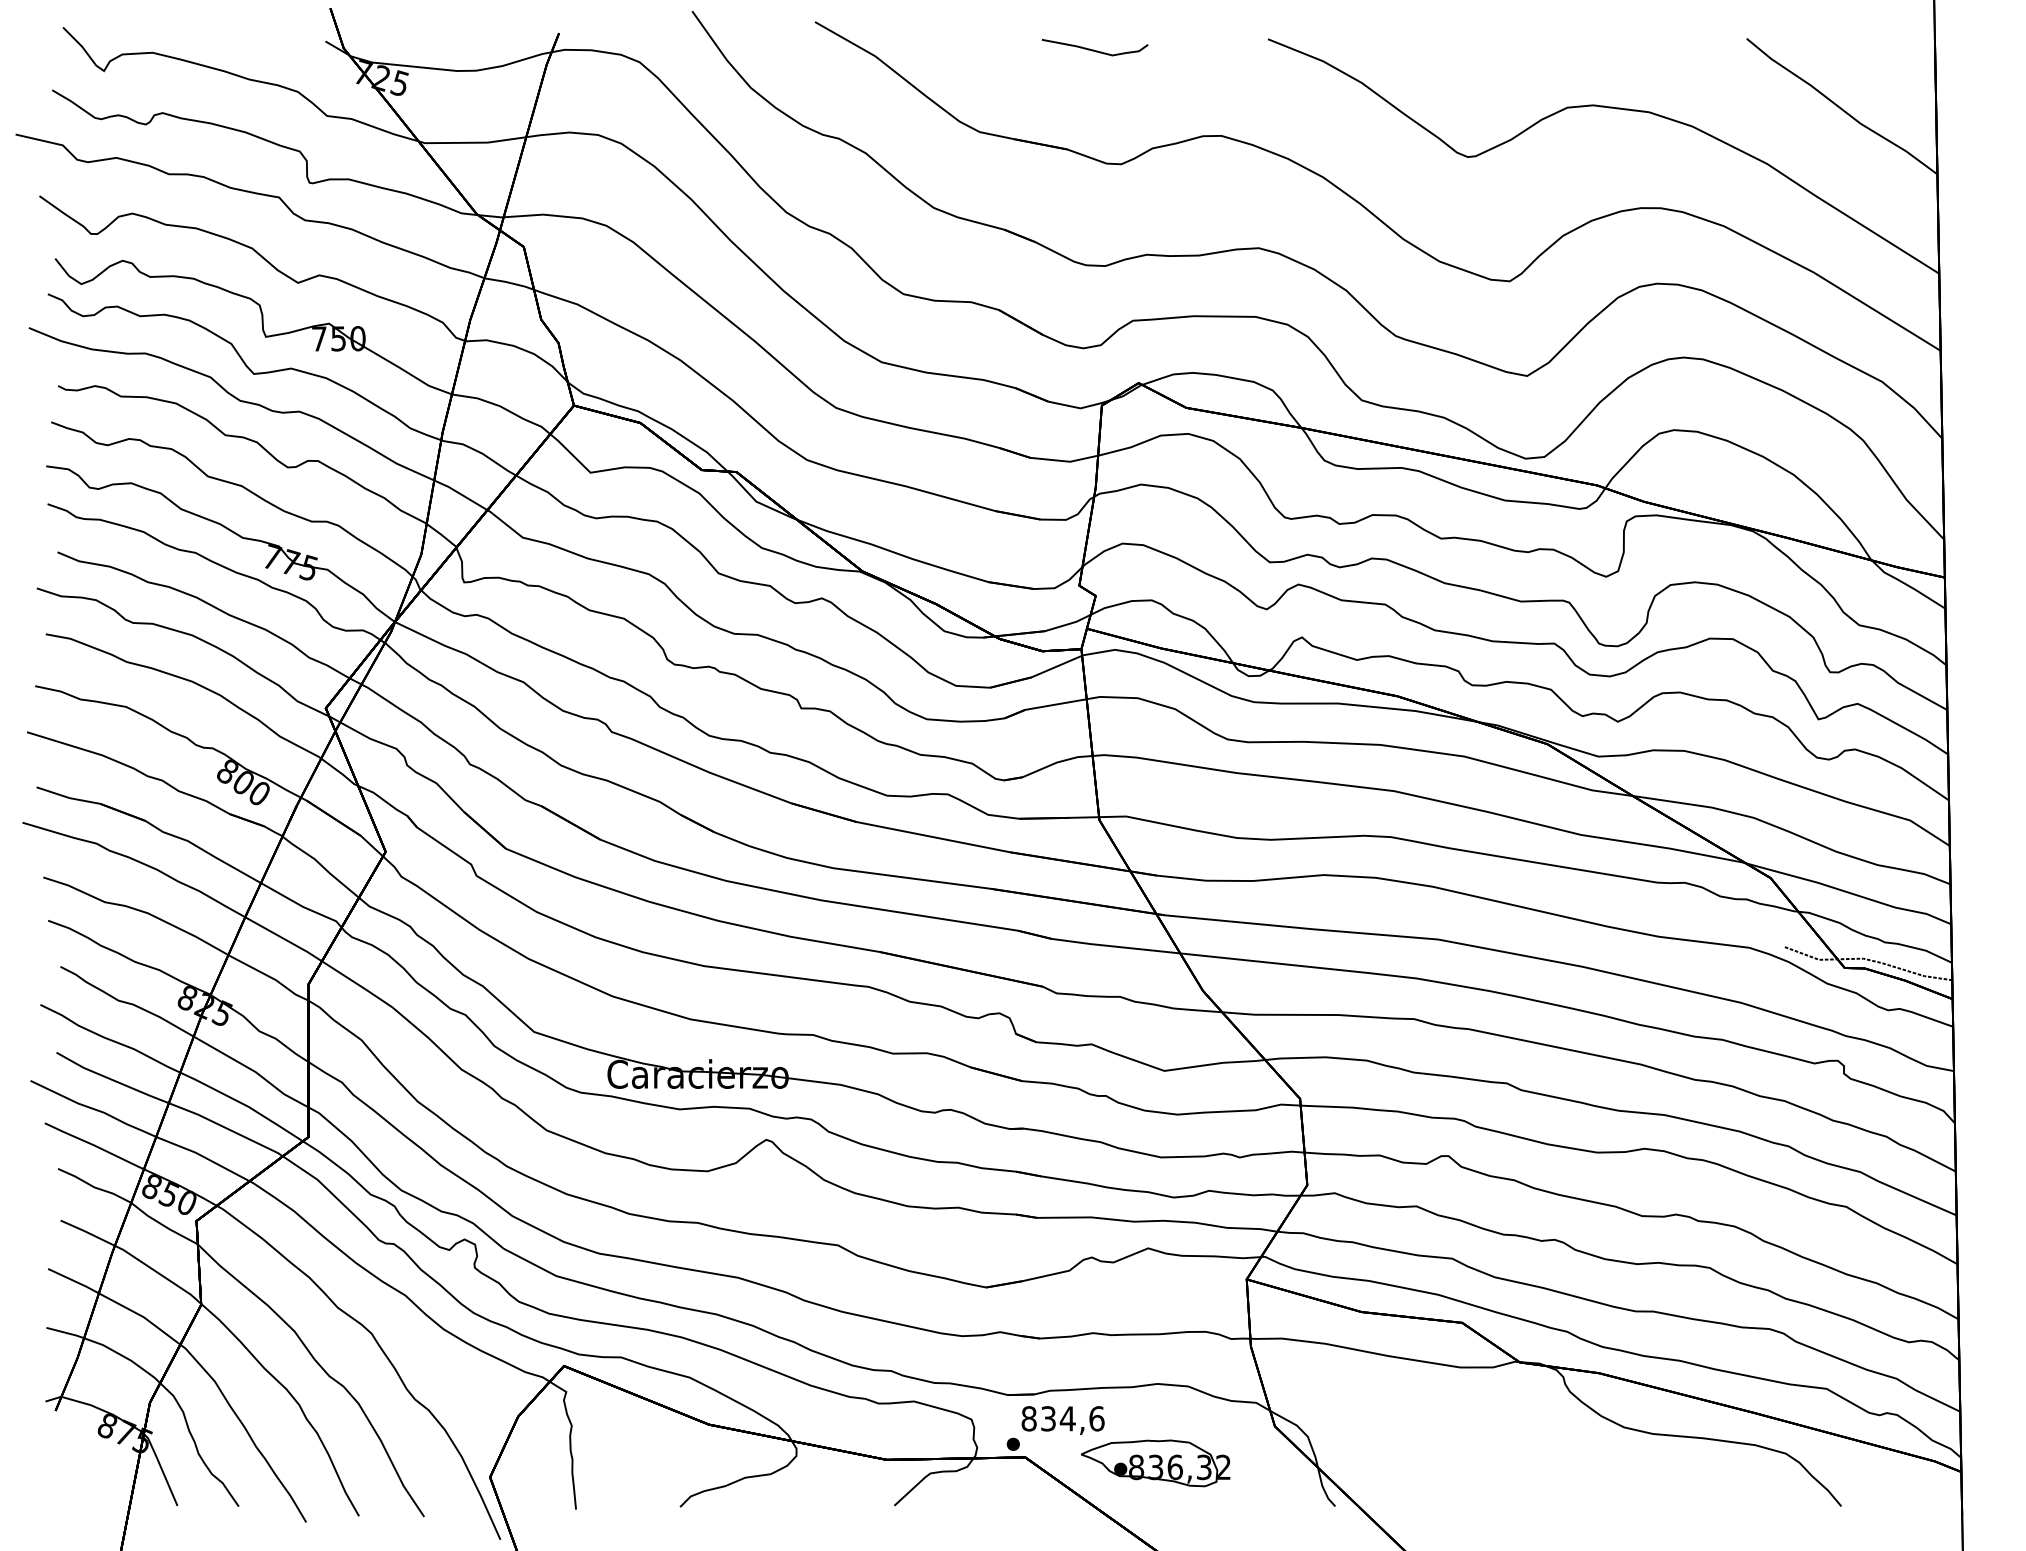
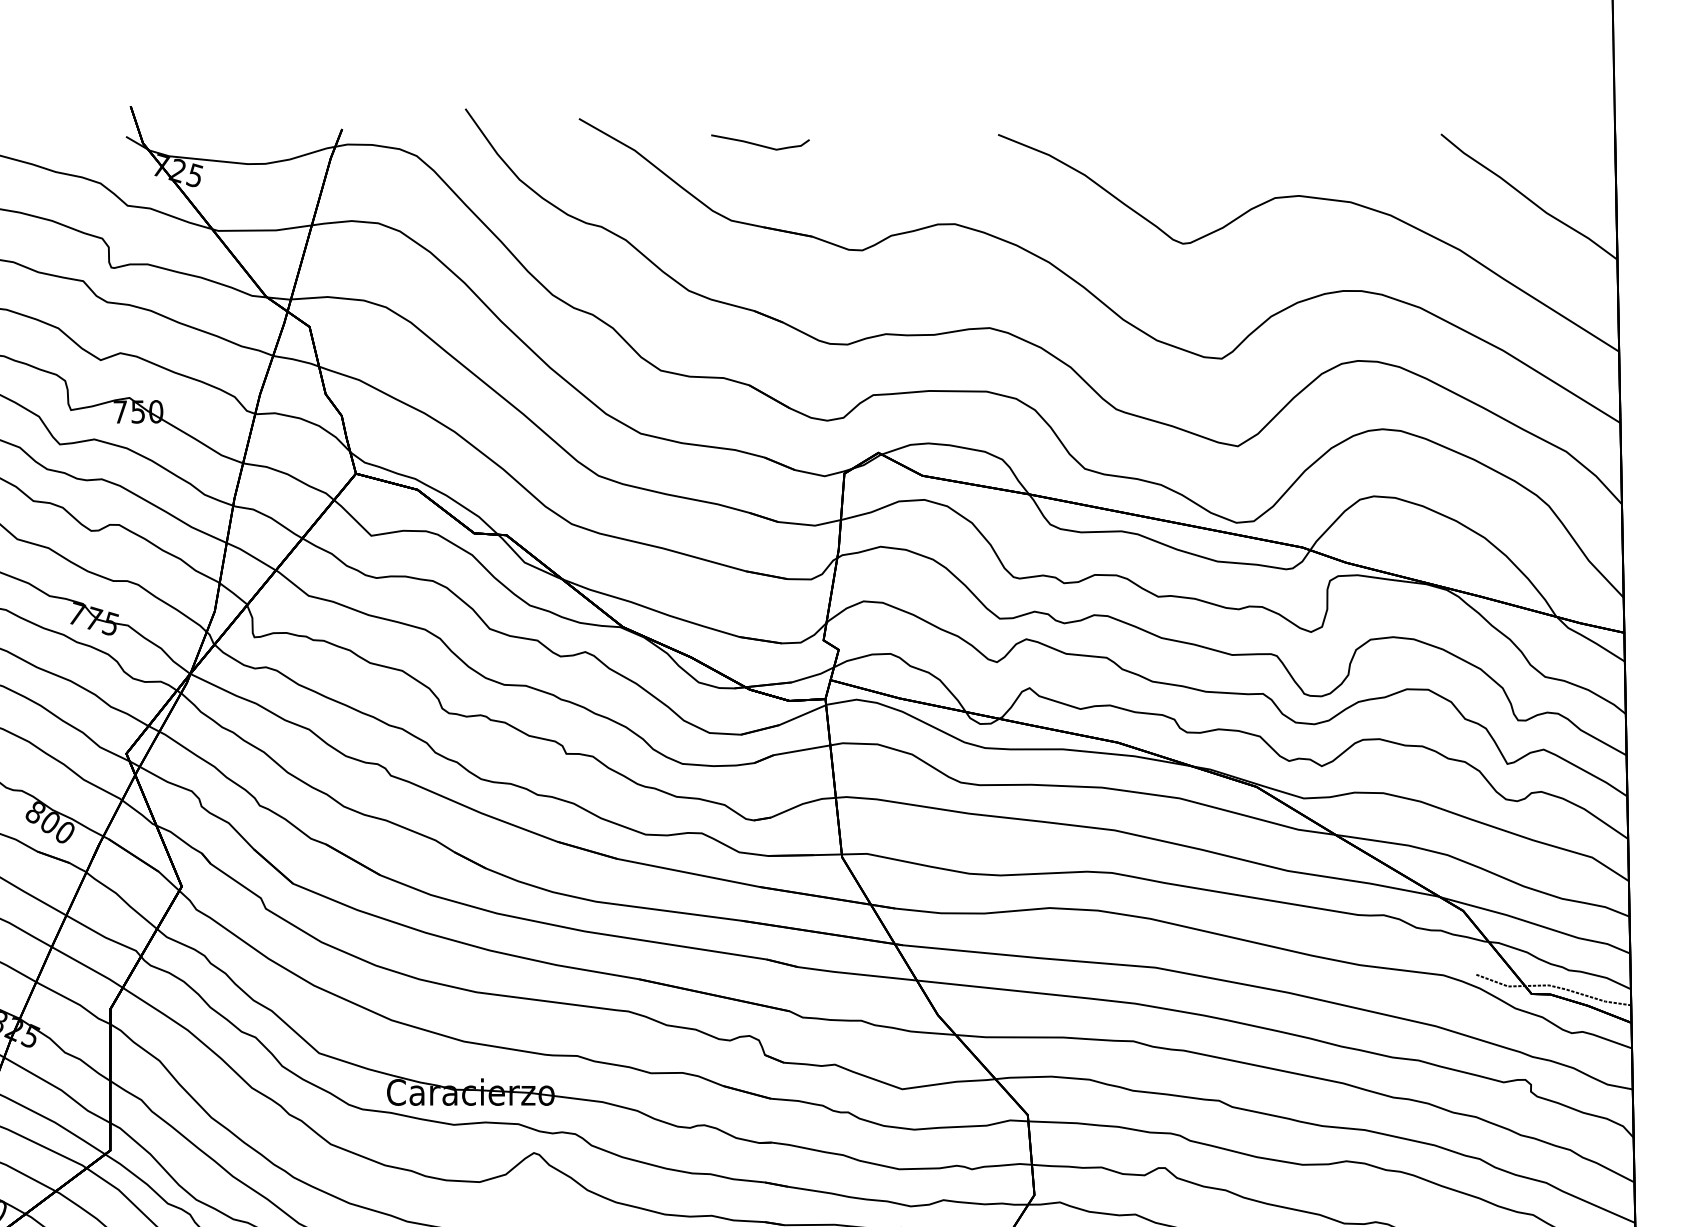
curve: (1093, 49) -> (758, 144), moved

